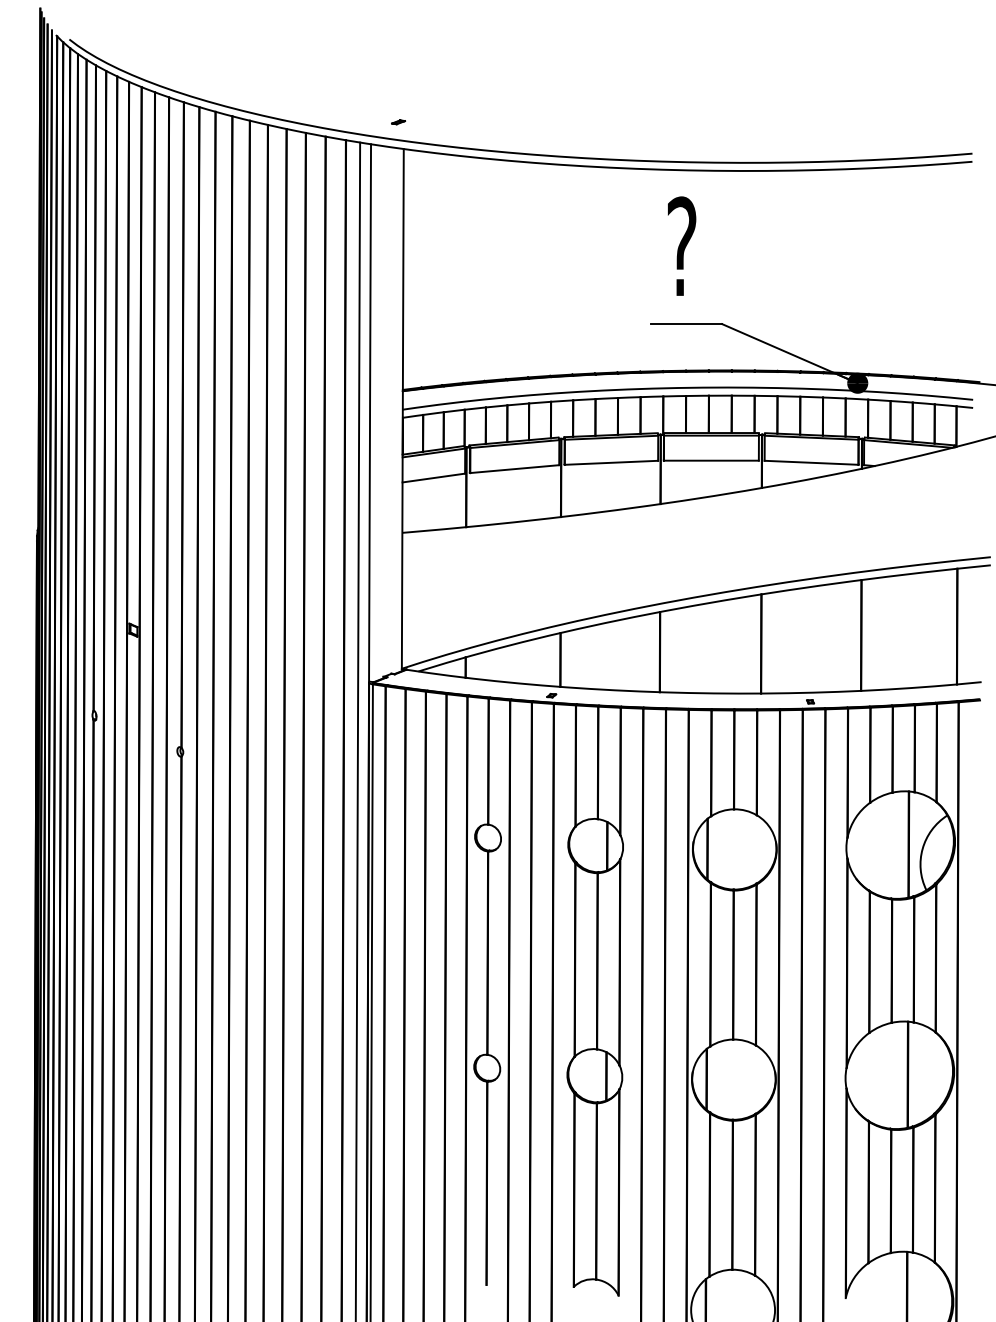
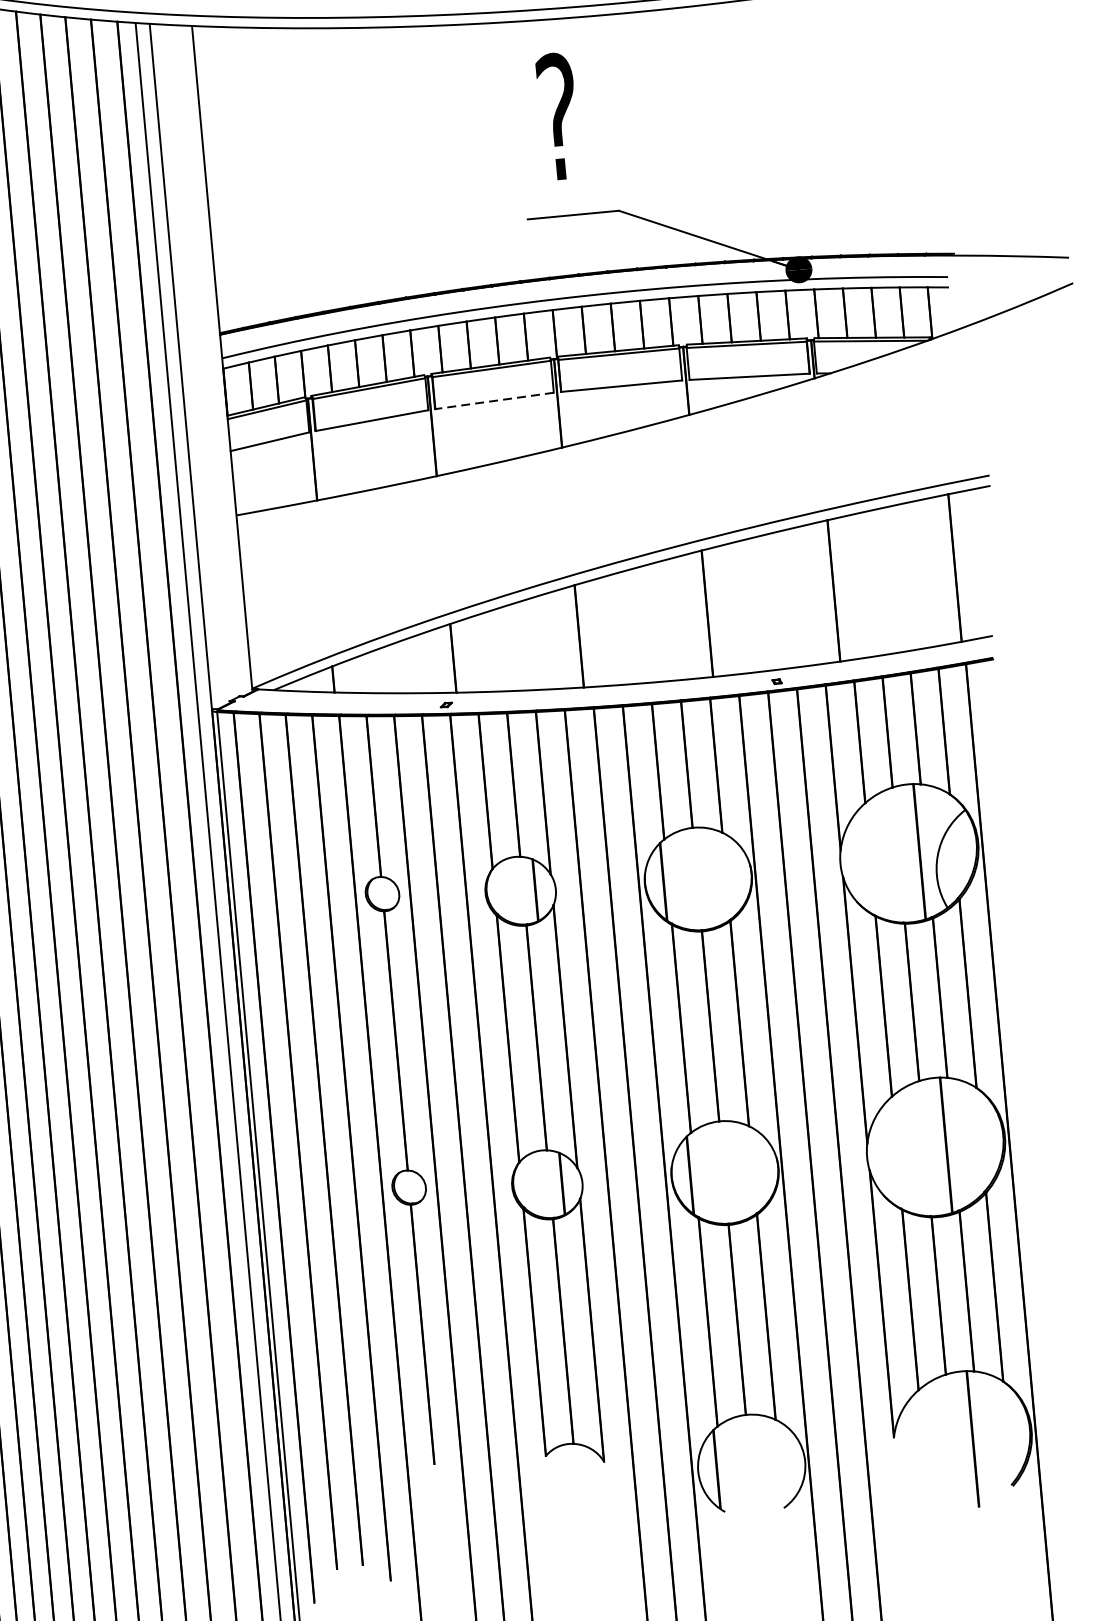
line: (611, 462) -> (494, 400), solid -> dashed

